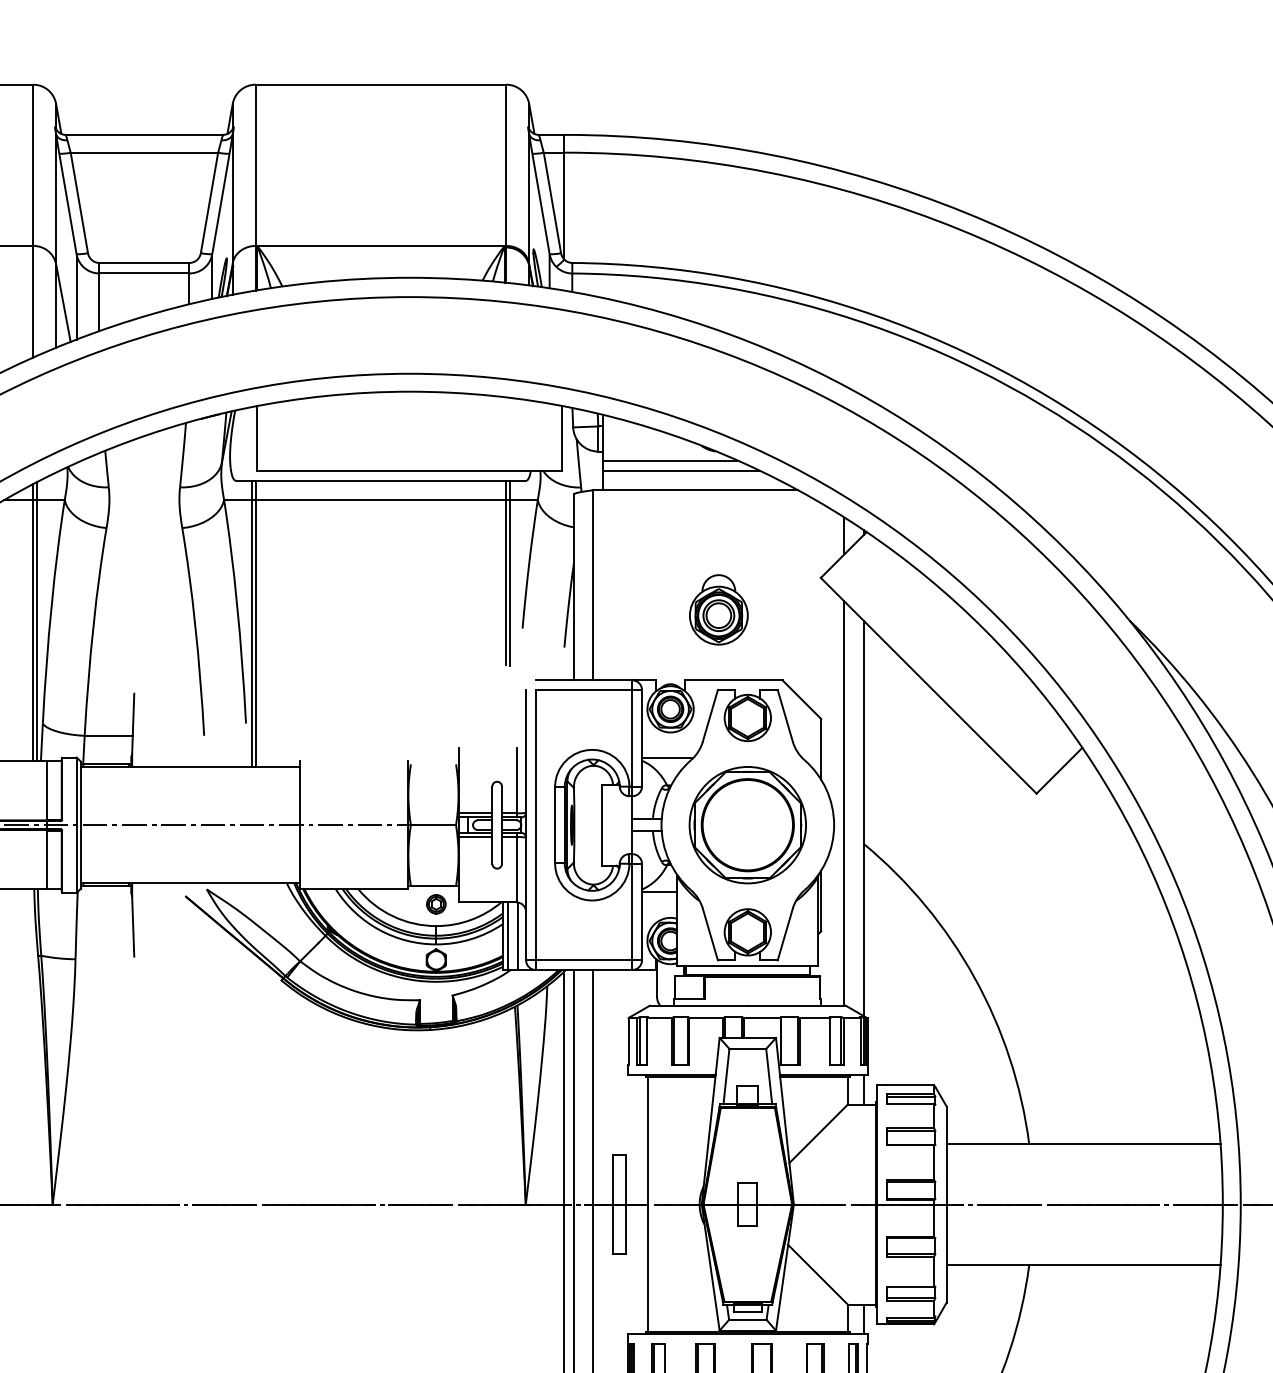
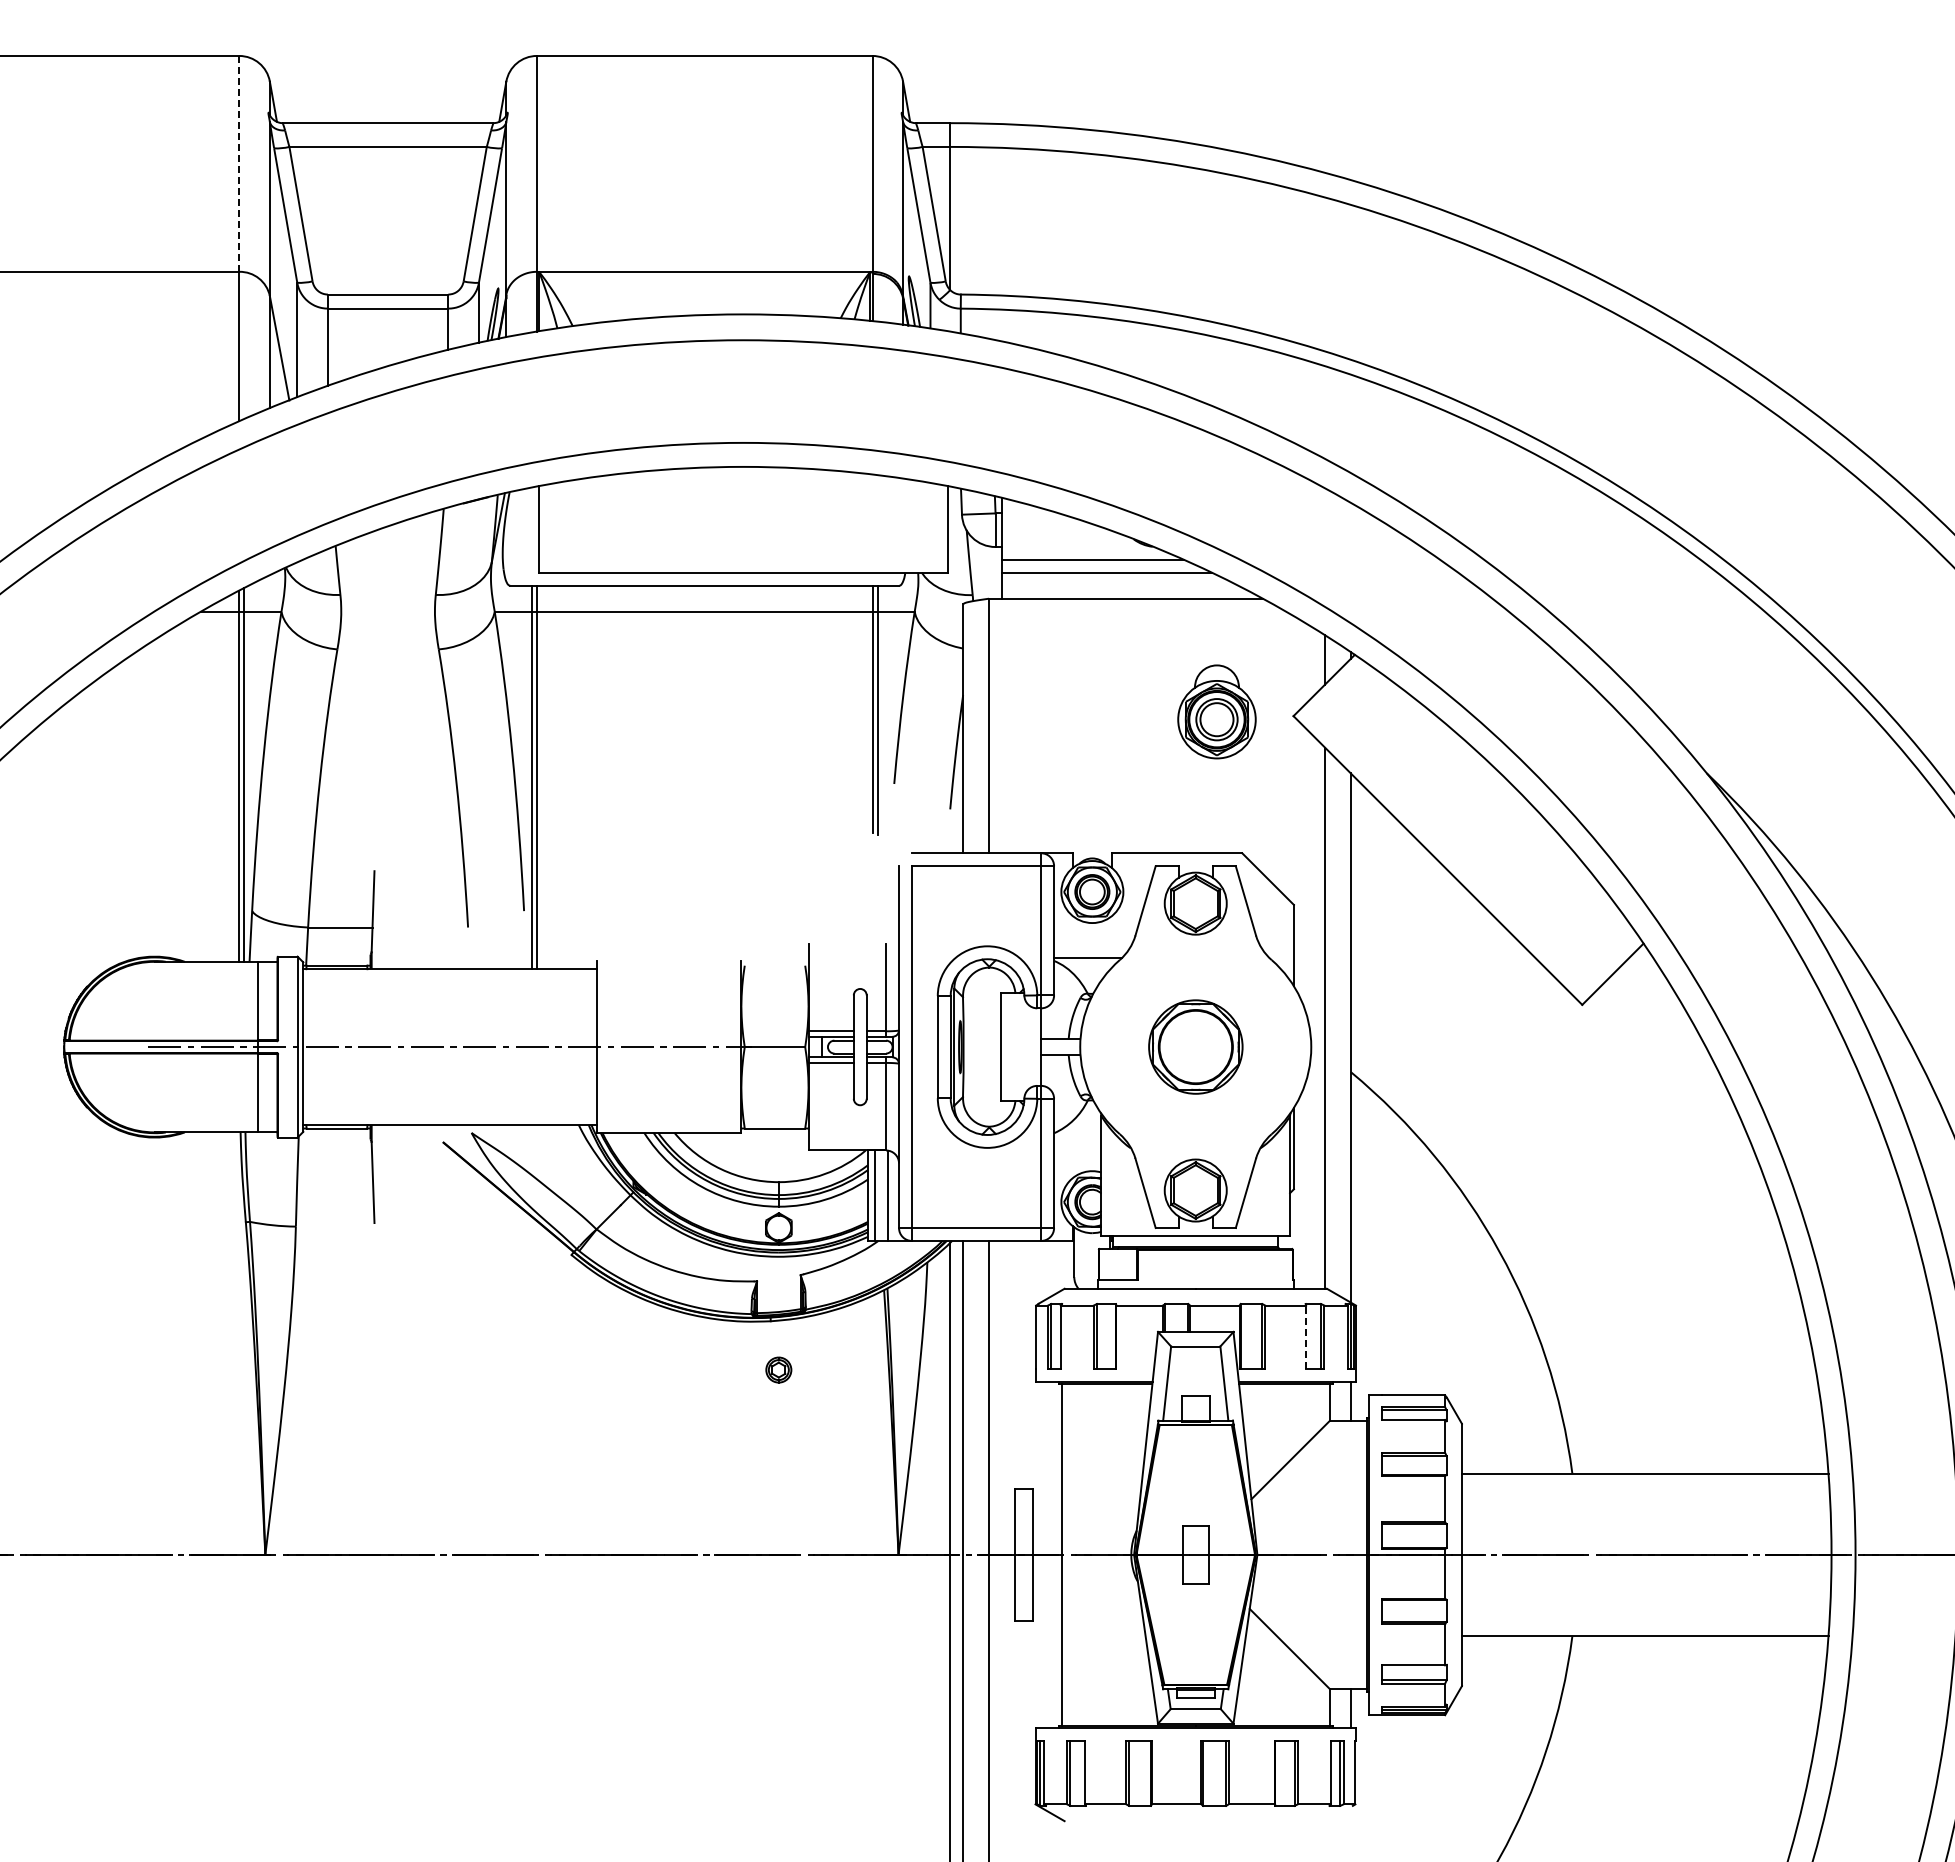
line: (33, 165) -> (239, 163), solid -> dashed
part: (718, 609) -> (1216, 711), moved
part: (747, 824) -> (1195, 1046), size x0.6
line: (659, 891) -> (1077, 1136), removed
part: (436, 903) -> (778, 1369), moved
line: (830, 1041) -> (1306, 1336), solid -> dashed

